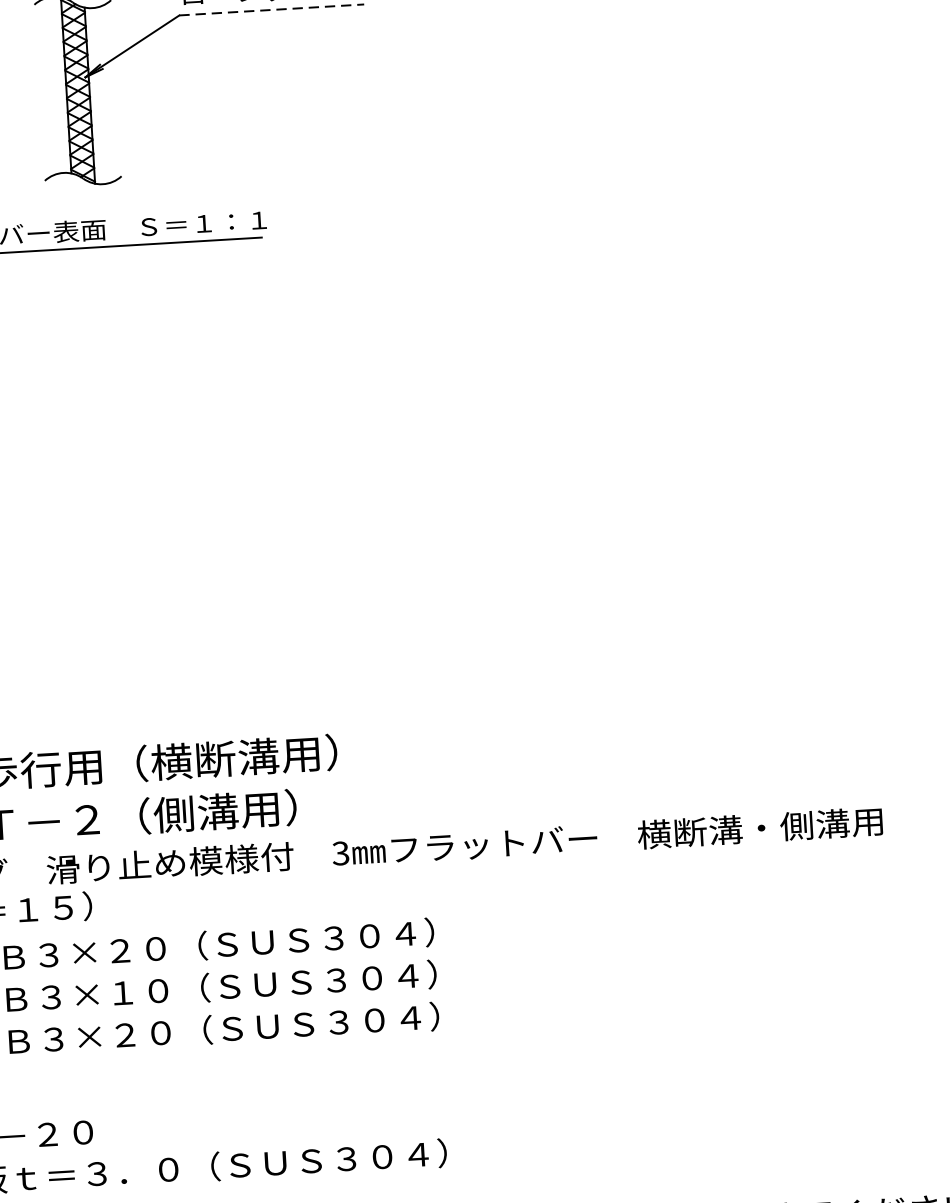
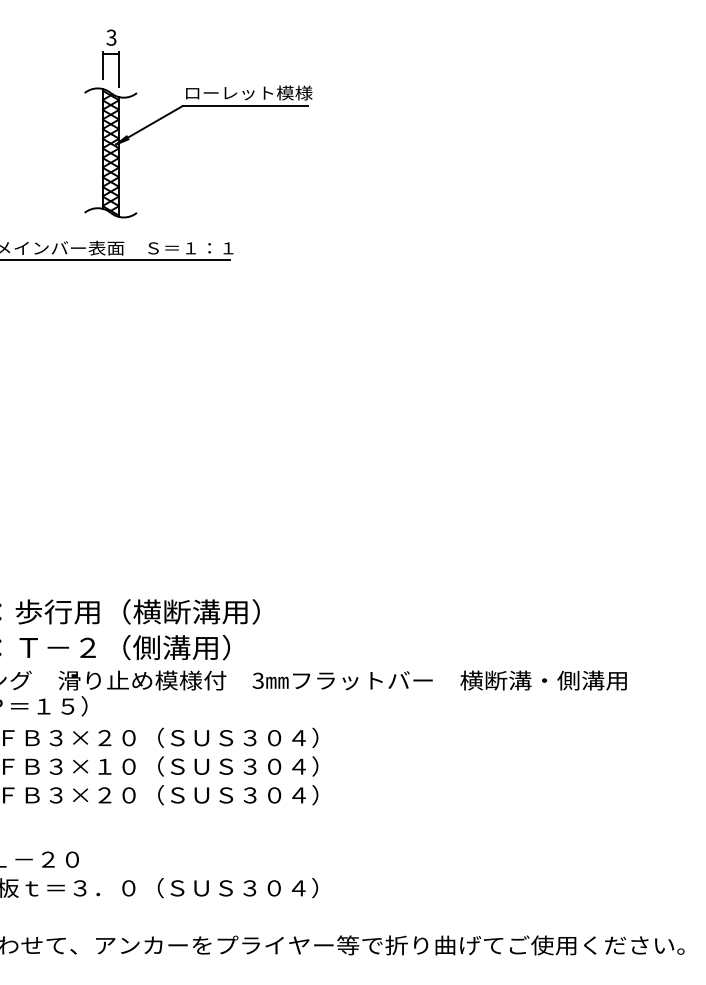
line: (271, 10) -> (245, 106), dashed -> solid

